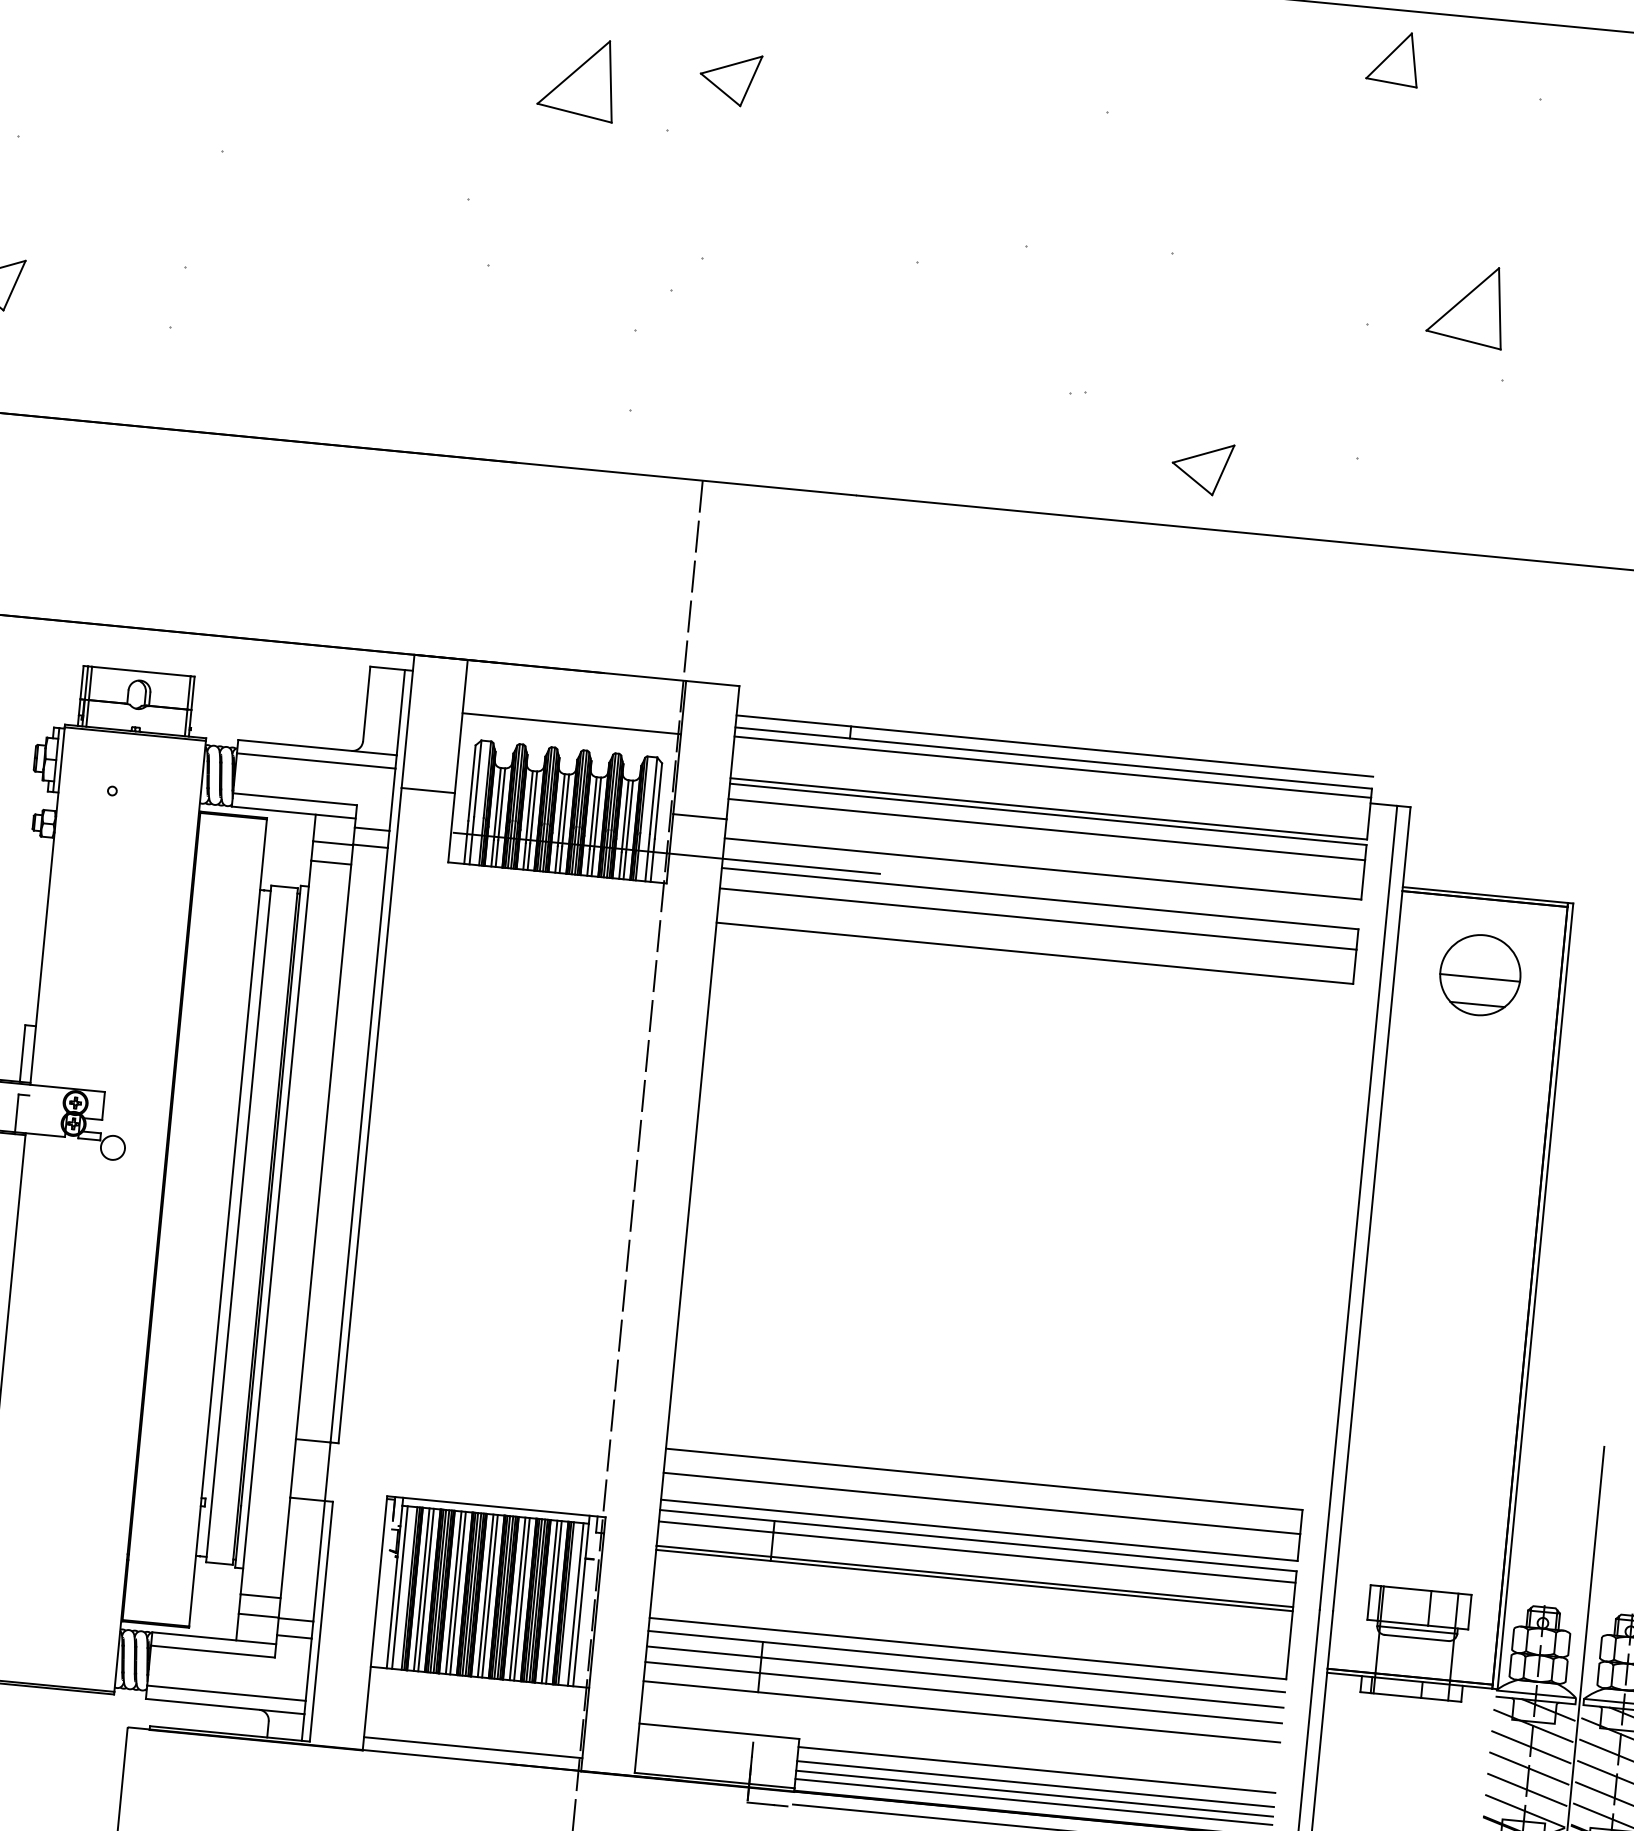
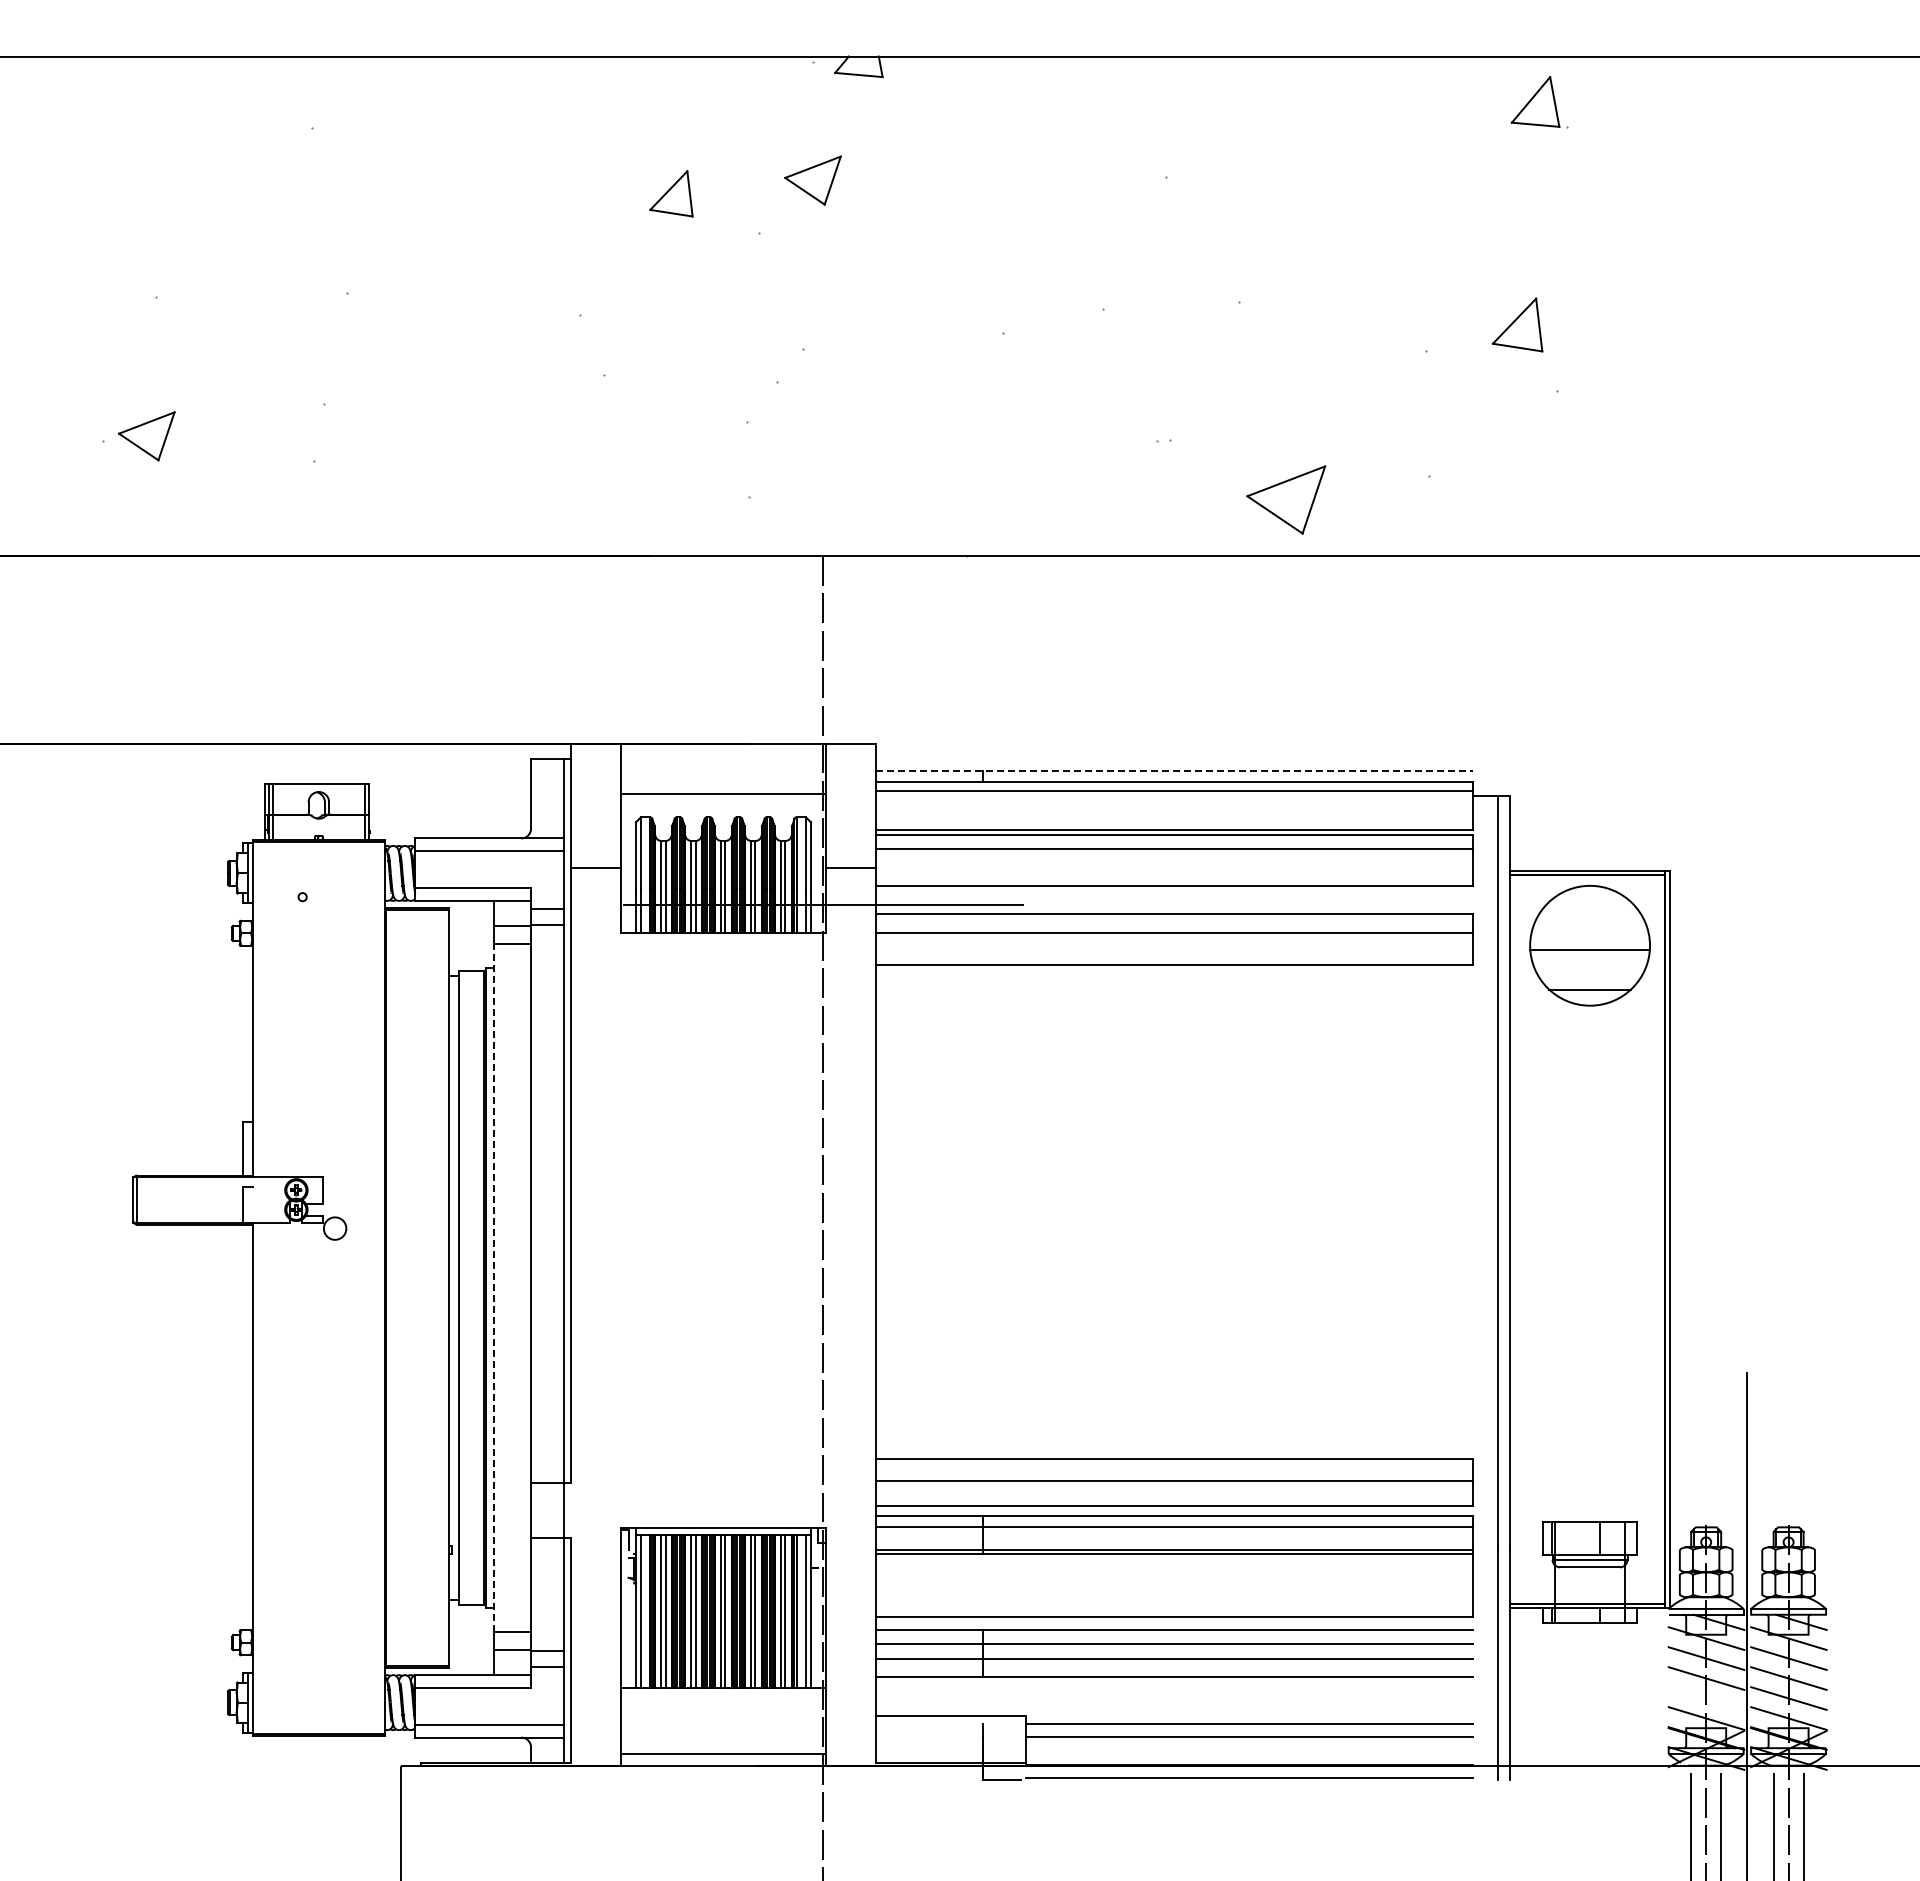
part: (1393, 58) -> (1535, 101), moved
part: (578, 78) -> (671, 193), size x0.6
part: (1466, 305) -> (1517, 324), size x0.7
part: (1202, 467) -> (1286, 499), size x1.4
line: (1055, 746) -> (1174, 771), solid -> dashed
part: (1479, 974) -> (1589, 945), size x1.6
line: (275, 1228) -> (493, 1288), solid -> dashed
line: (1527, 1789) -> (1706, 1698), removed
line: (1033, 1793) -> (1248, 1746), removed
line: (1033, 1801) -> (1248, 1753), removed

